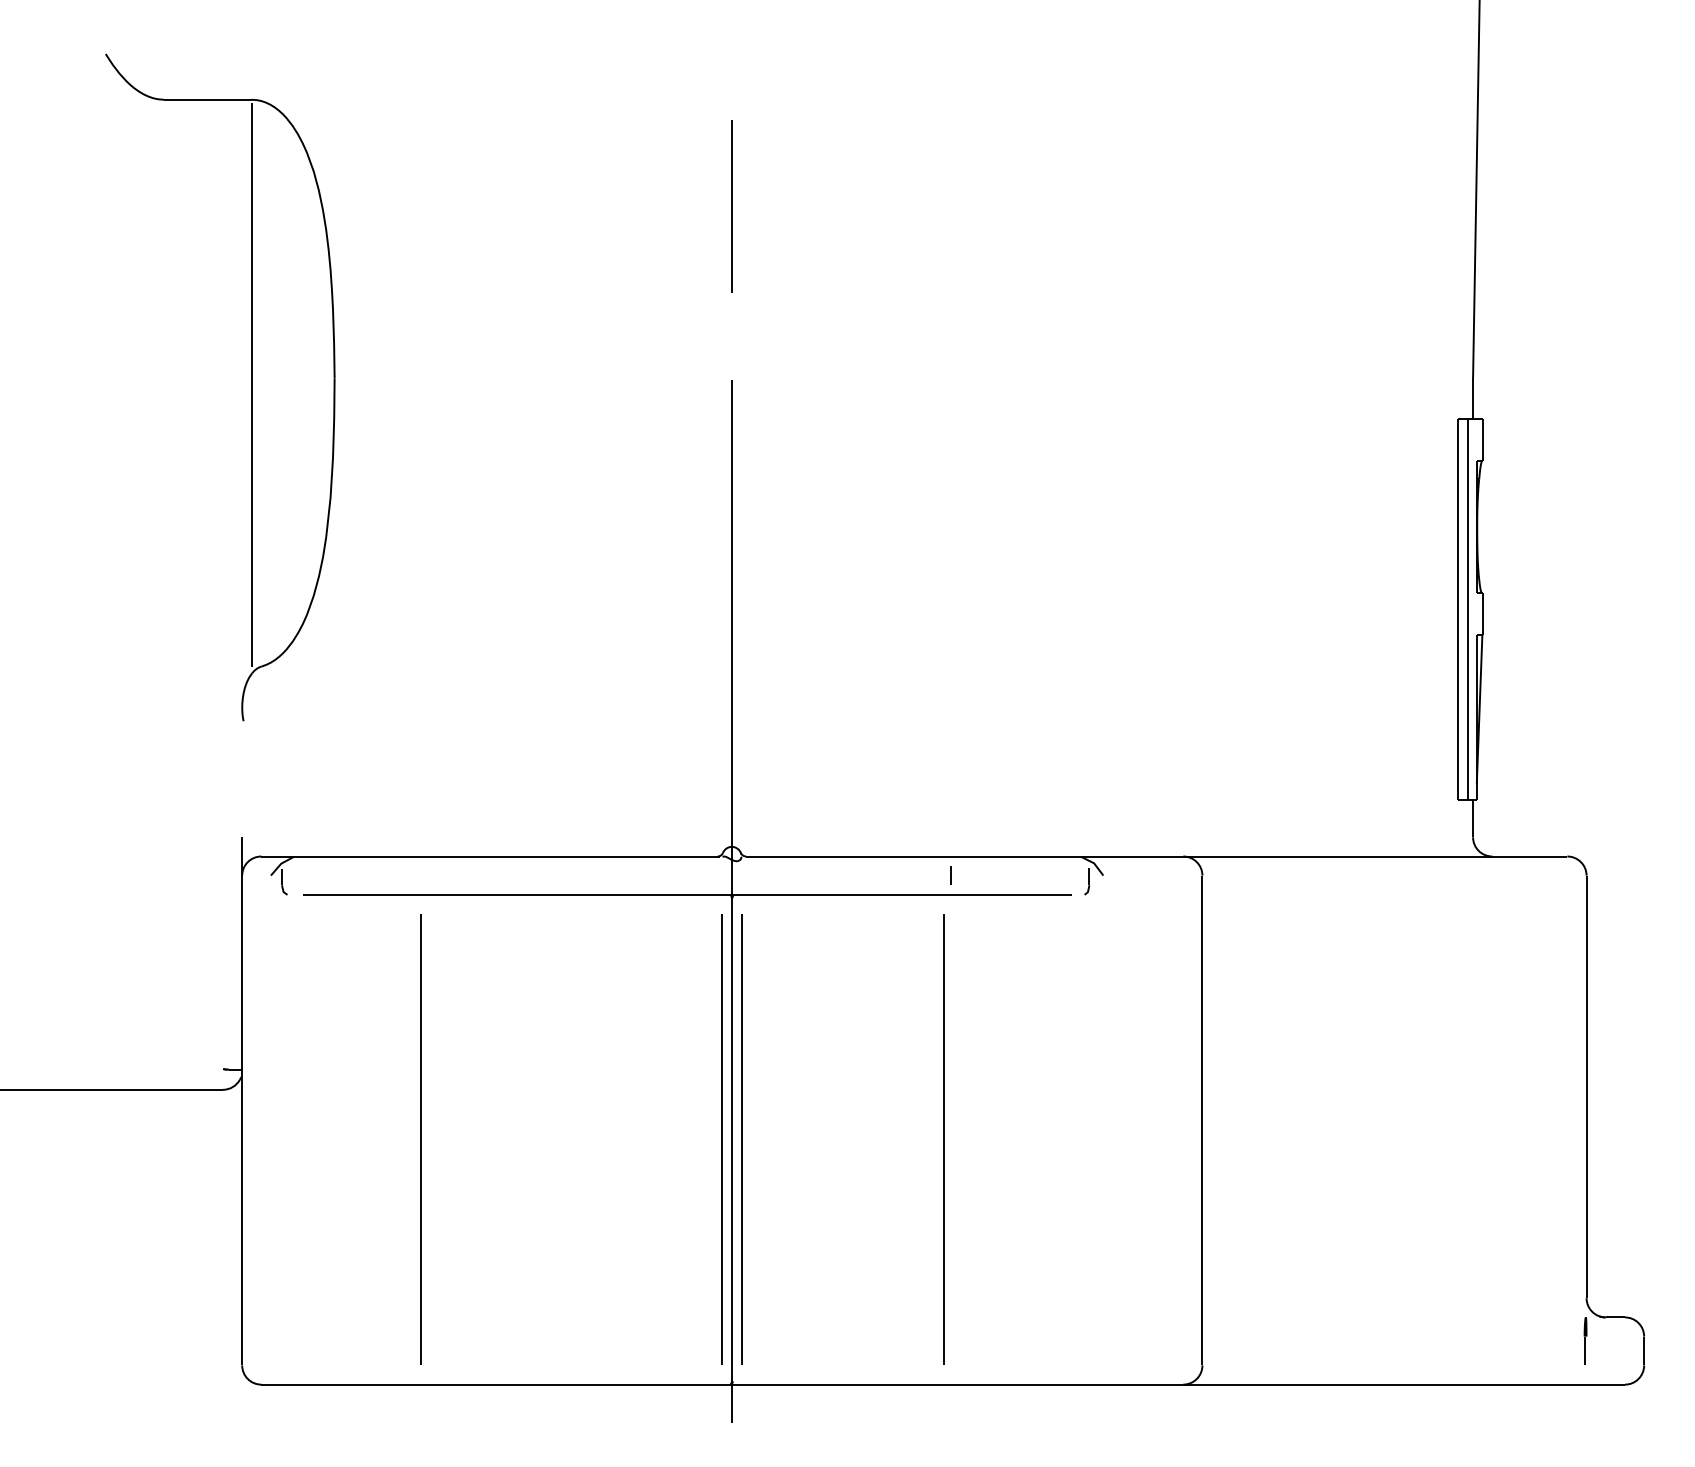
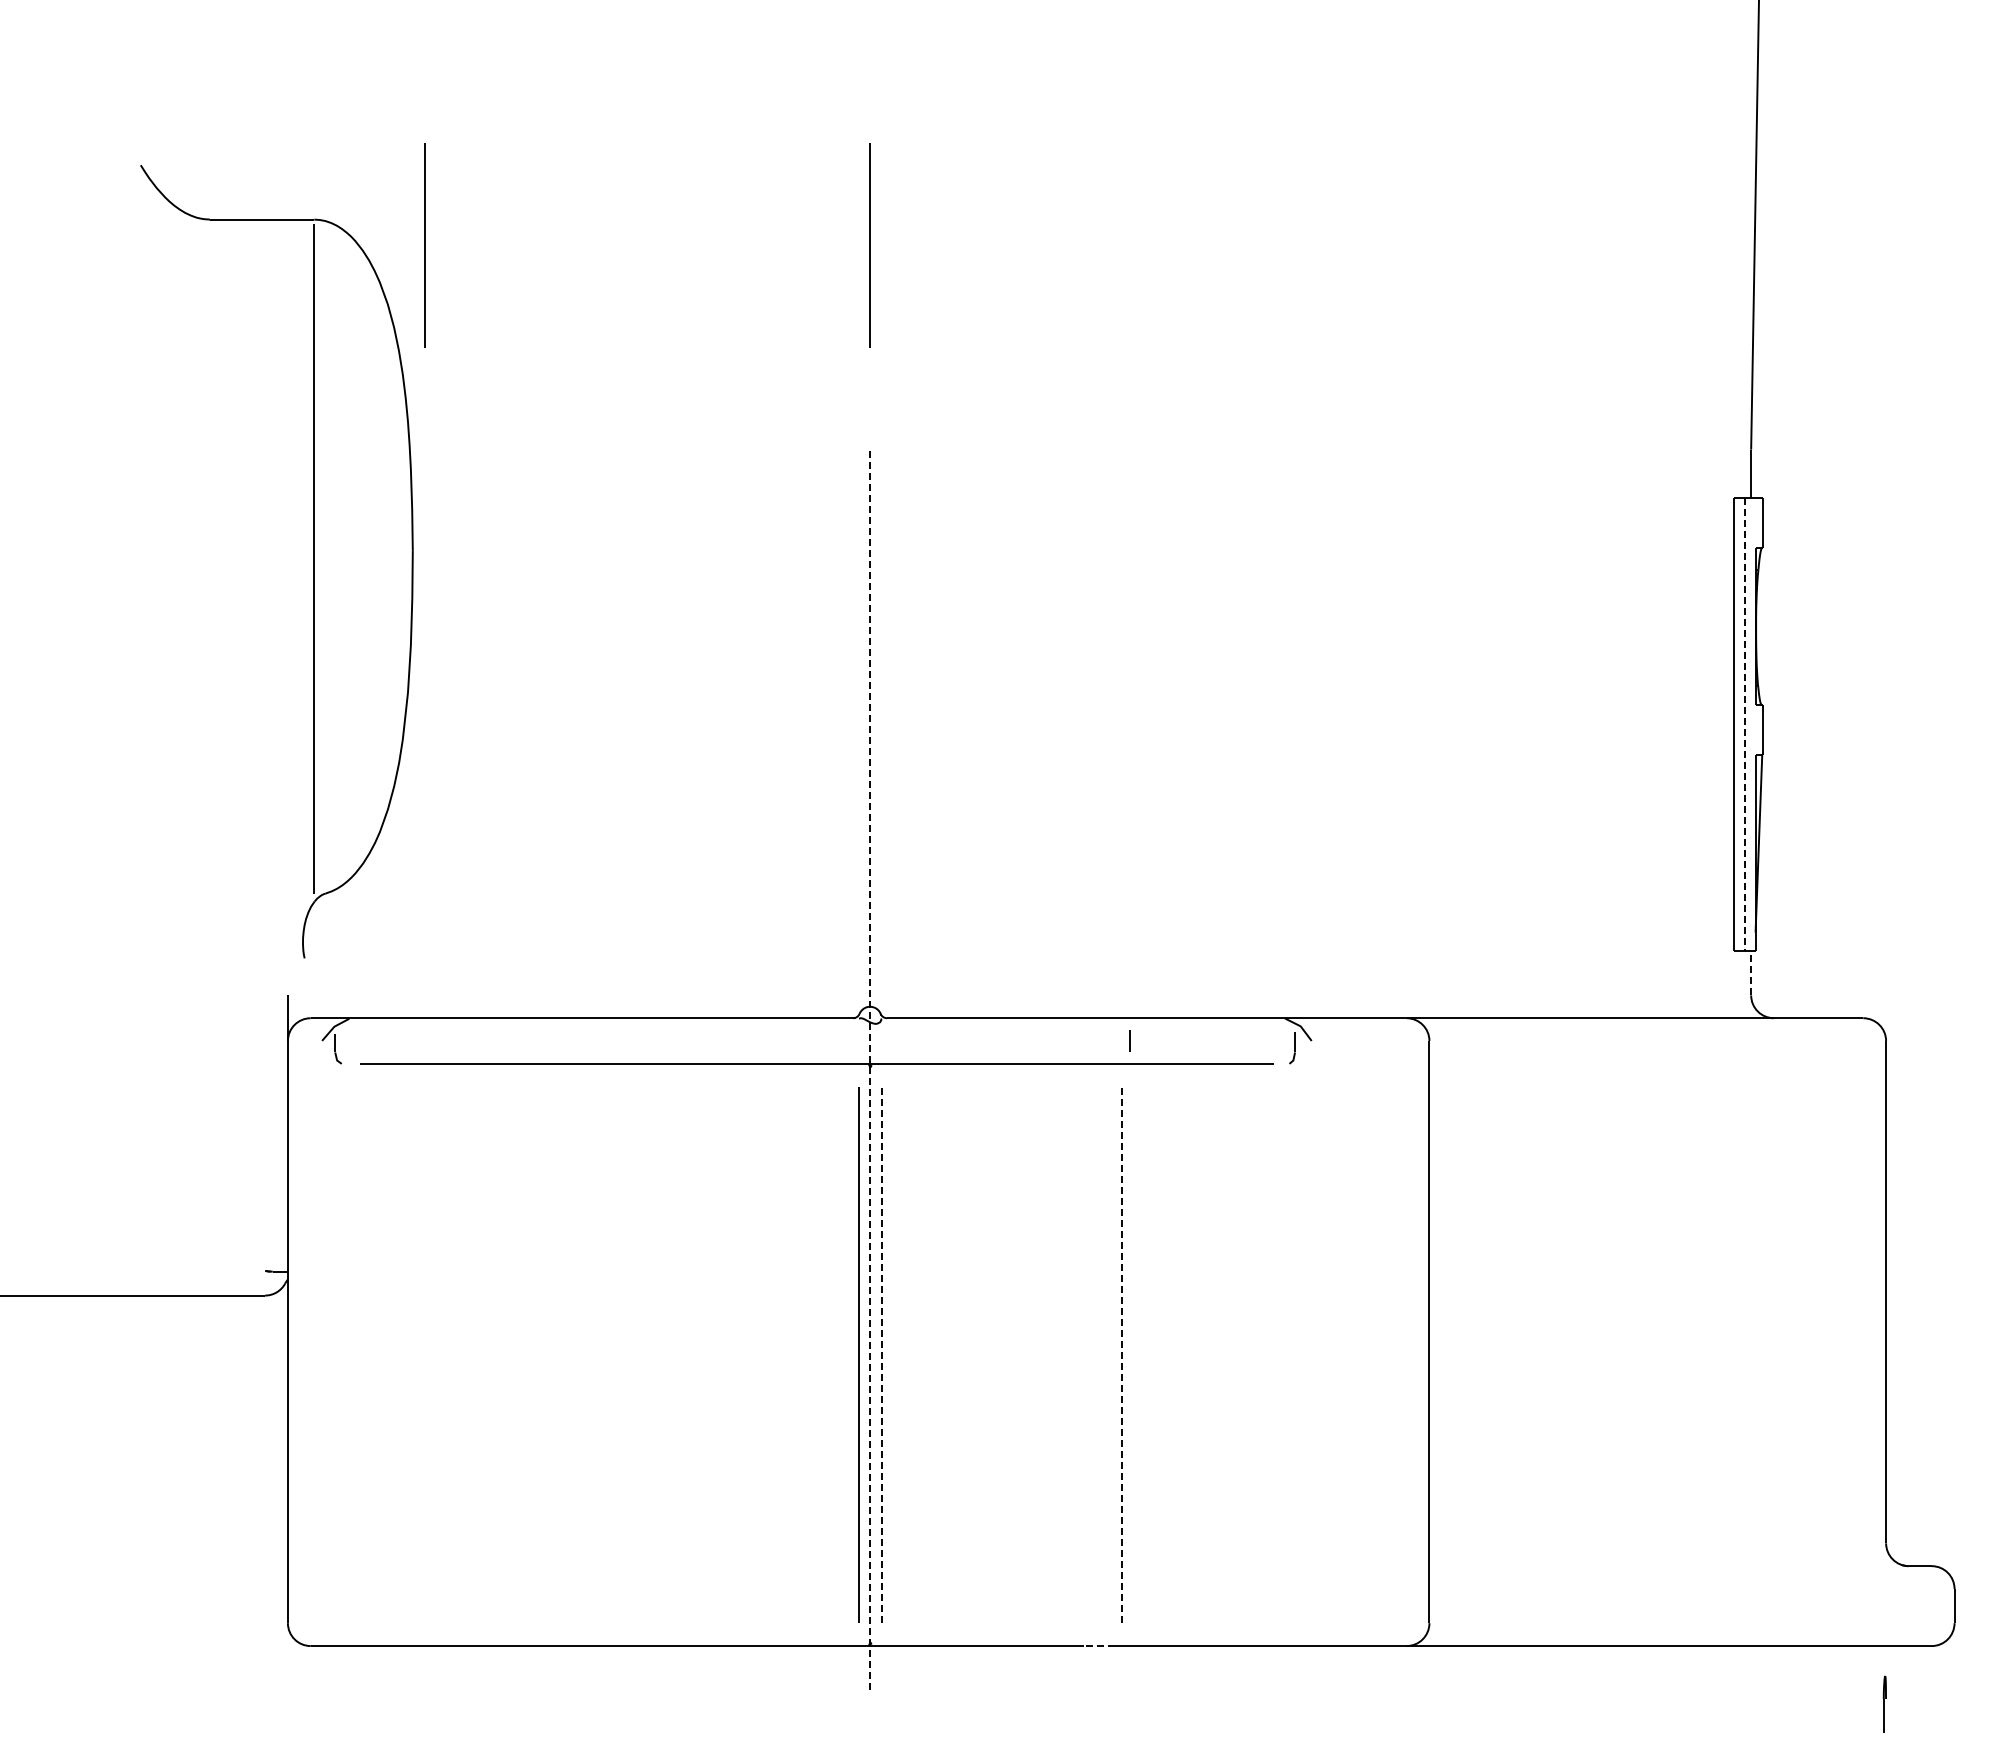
line: (357, 206) -> (424, 245), added
part: (251, 387) -> (313, 561), moved
line: (1468, 609) -> (1745, 724), solid -> dashed
line: (1473, 818) -> (1751, 972), solid -> dashed
line: (732, 901) -> (870, 1071), solid -> dashed
line: (420, 1139) -> (499, 1354), removed
line: (741, 1139) -> (881, 1354), solid -> dashed
line: (944, 1139) -> (1122, 1354), solid -> dashed
part: (1585, 1340) -> (1884, 1703), moved
line: (924, 1385) -> (1099, 1646), solid -> dashed

